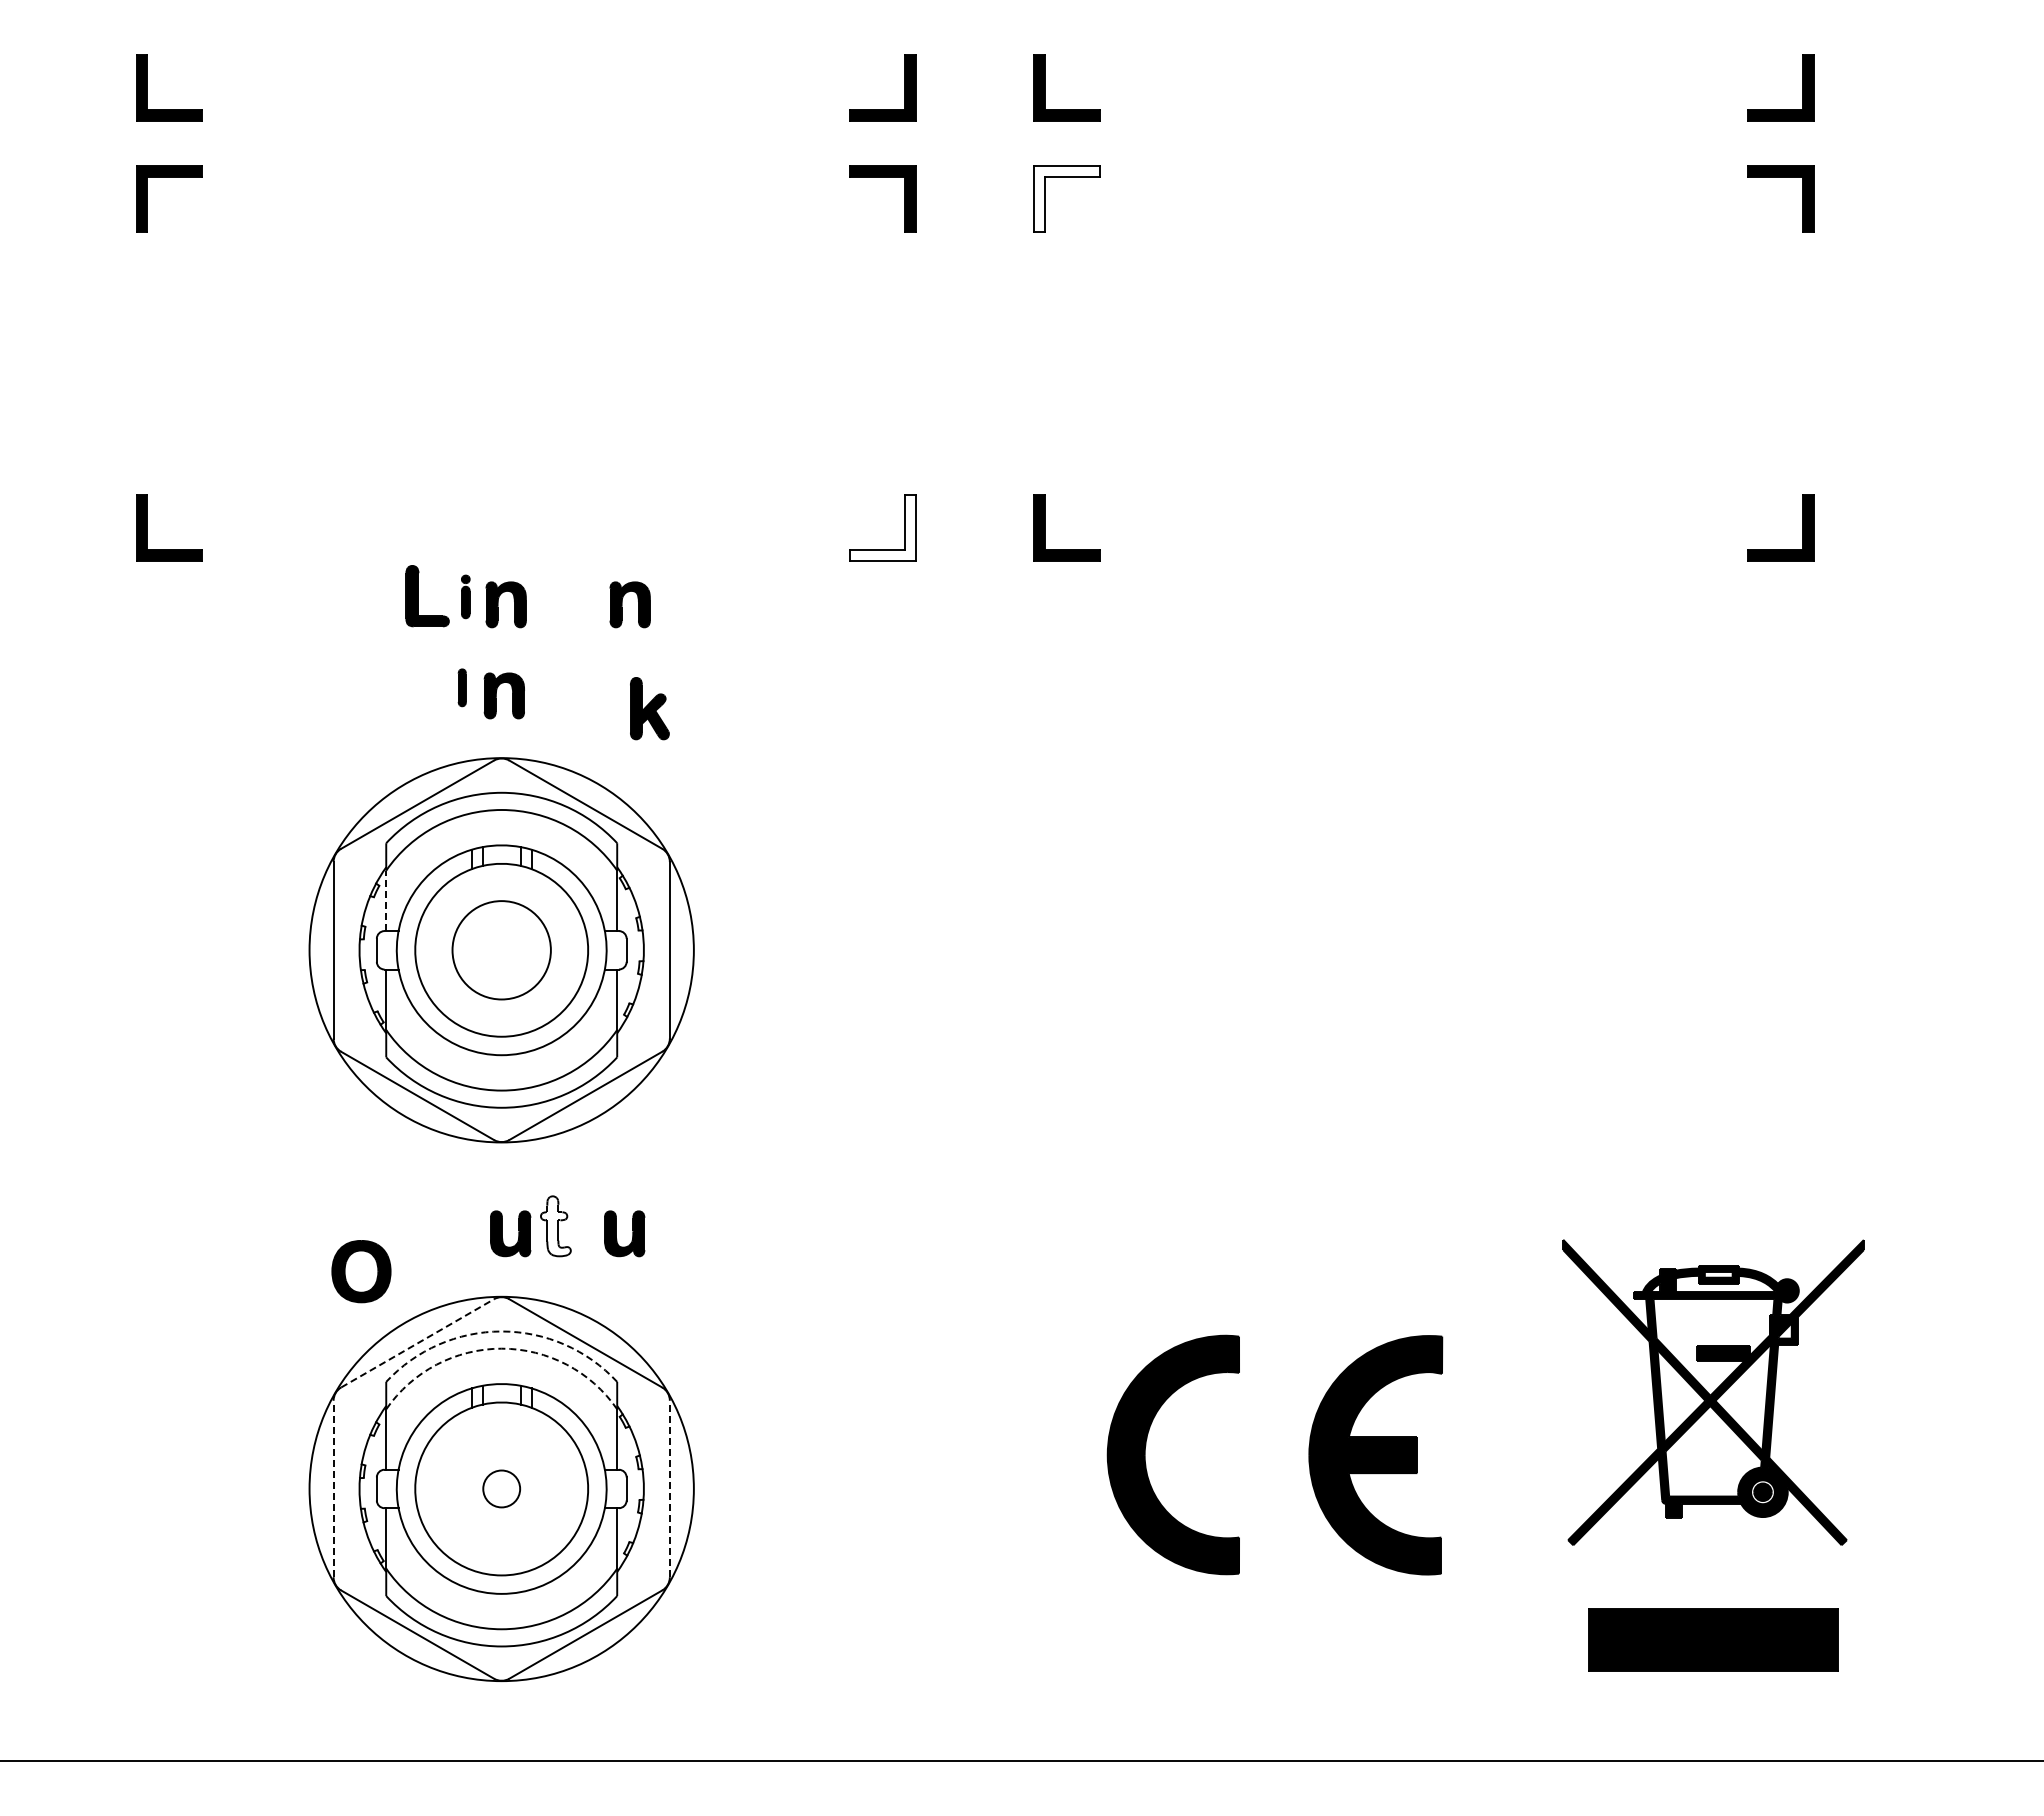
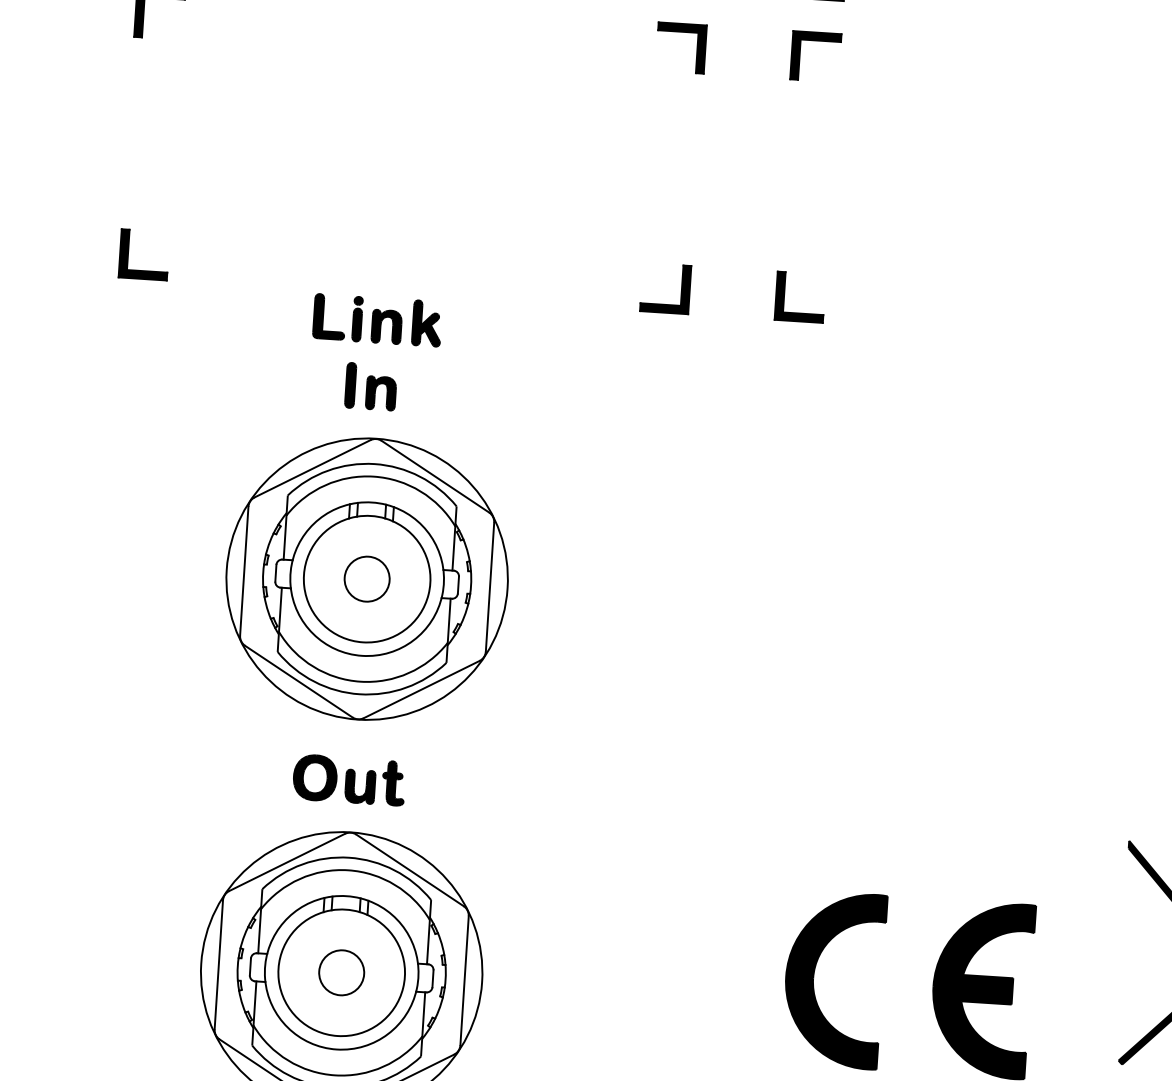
fill: (1067, 198) -> (816, 56), added
fill: (882, 527) -> (665, 288), added
part: (465, 596) -> (357, 318), size x1.43
part: (622, 604) -> (471, 332), removed
part: (462, 687) -> (350, 385), size x1.67
part: (649, 708) -> (426, 323), moved
line: (386, 900) -> (285, 537), dashed -> solid
circle: (501, 950) -> (366, 579), size x0.62
fill: (555, 1226) -> (393, 783), added
part: (616, 1233) -> (437, 791), removed
part: (361, 1271) -> (315, 777), moved
arc: (501, 1331) -> (348, 857), dashed -> solid
line: (418, 1343) -> (287, 862), dashed -> solid
arc: (501, 1348) -> (348, 870), dashed -> solid
line: (333, 1488) -> (218, 964), dashed -> solid
circle: (501, 1488) -> (341, 972), size x1.67
line: (669, 1488) -> (464, 980), dashed -> solid

